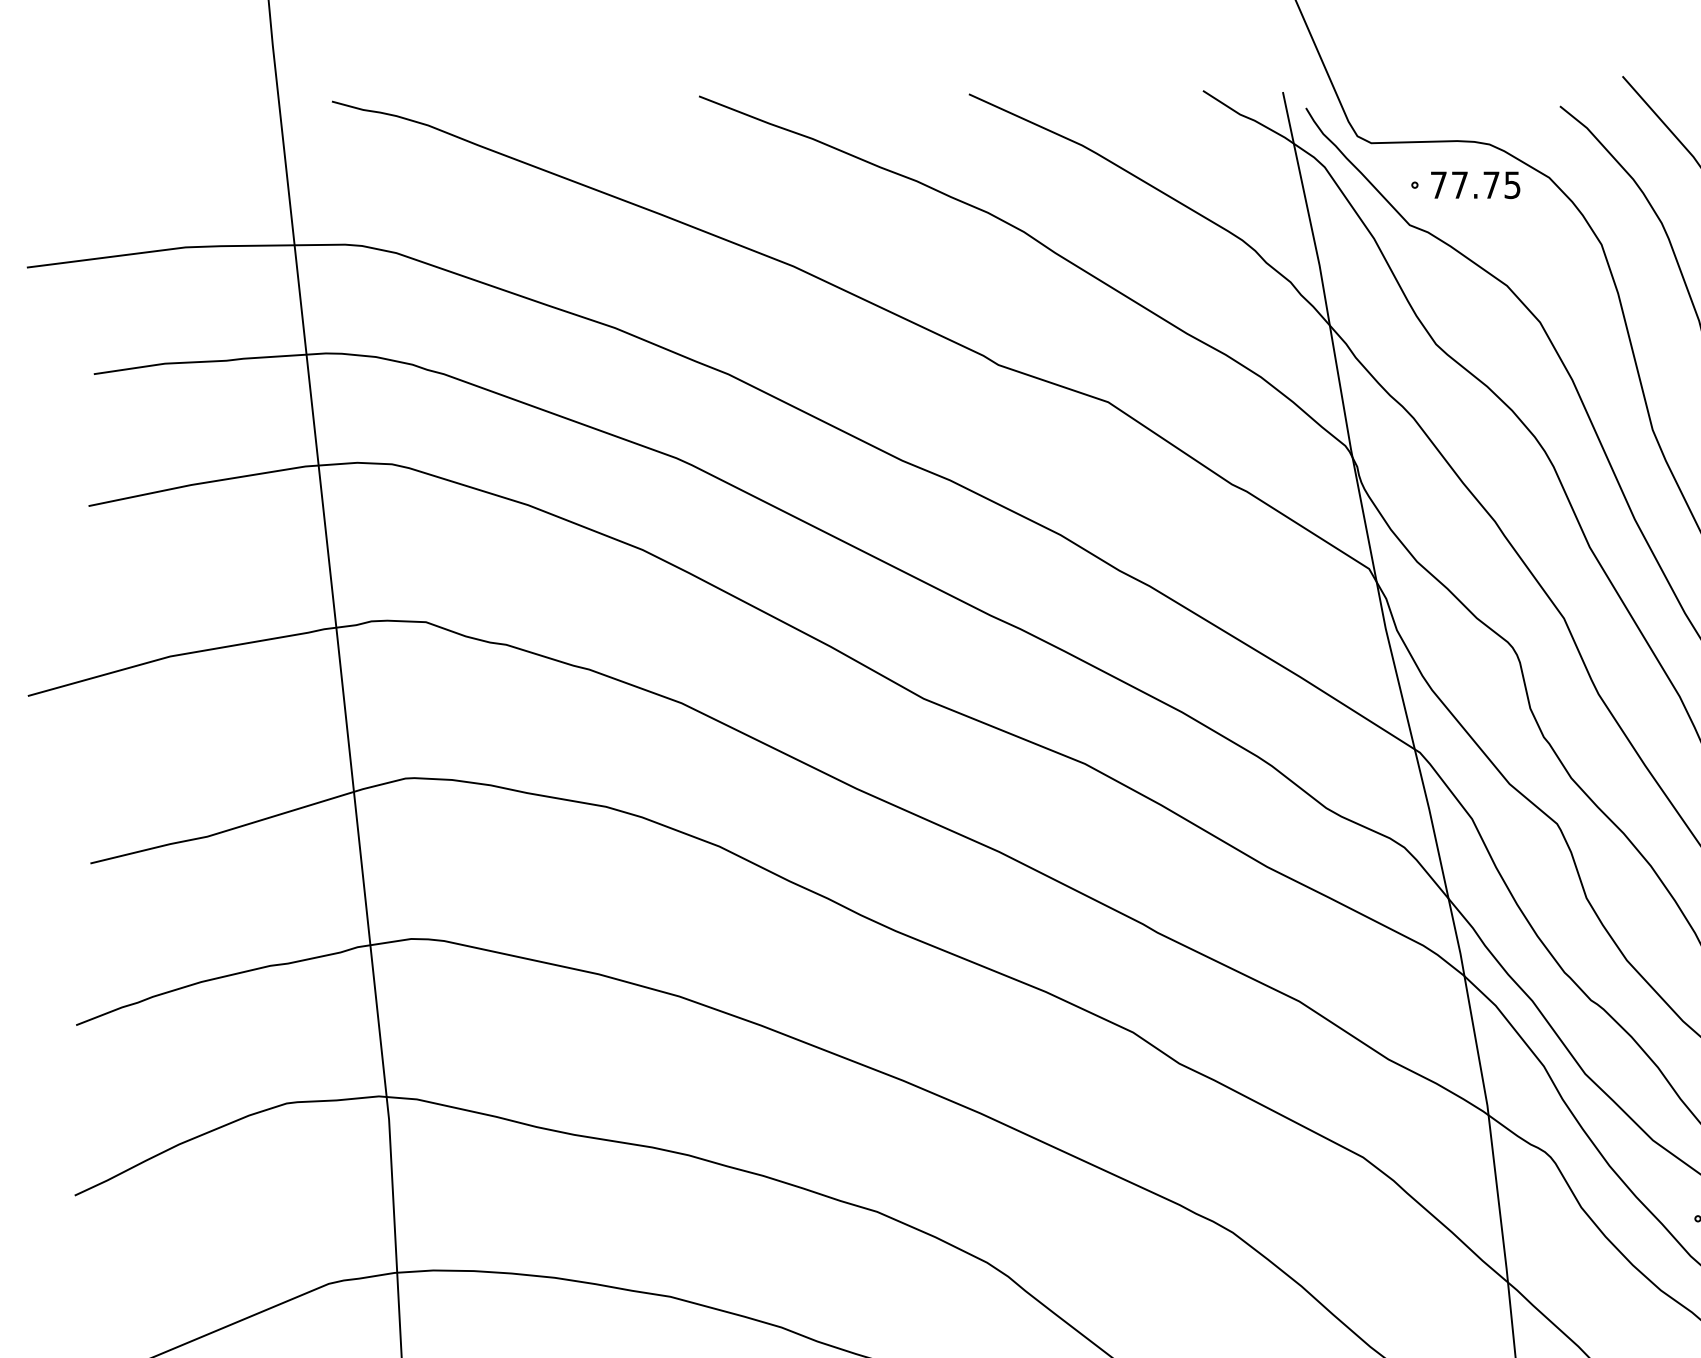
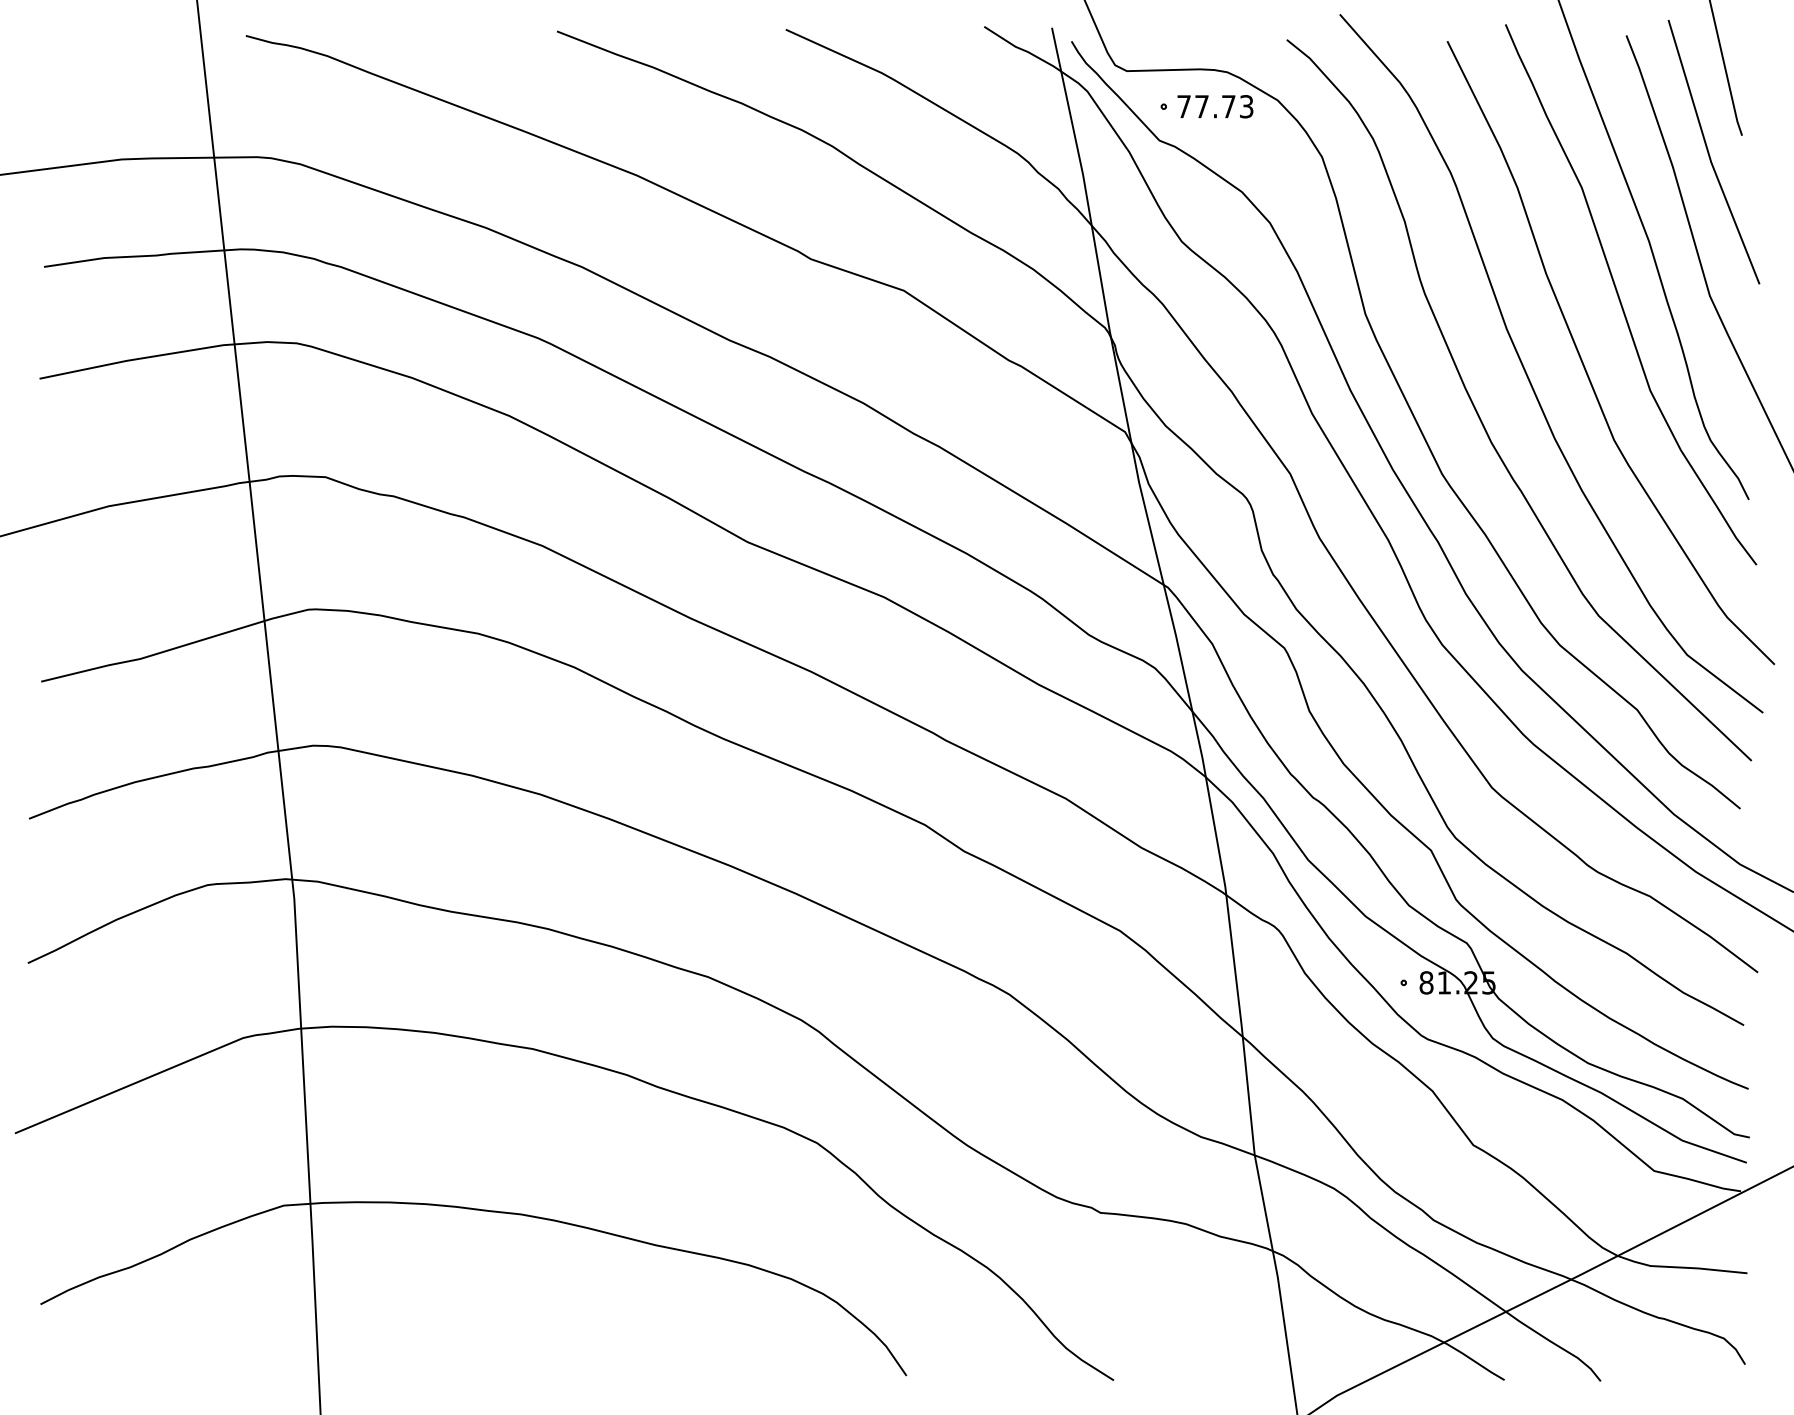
text: (1512, 184) -> (1246, 106), 77.75 -> 77.73

